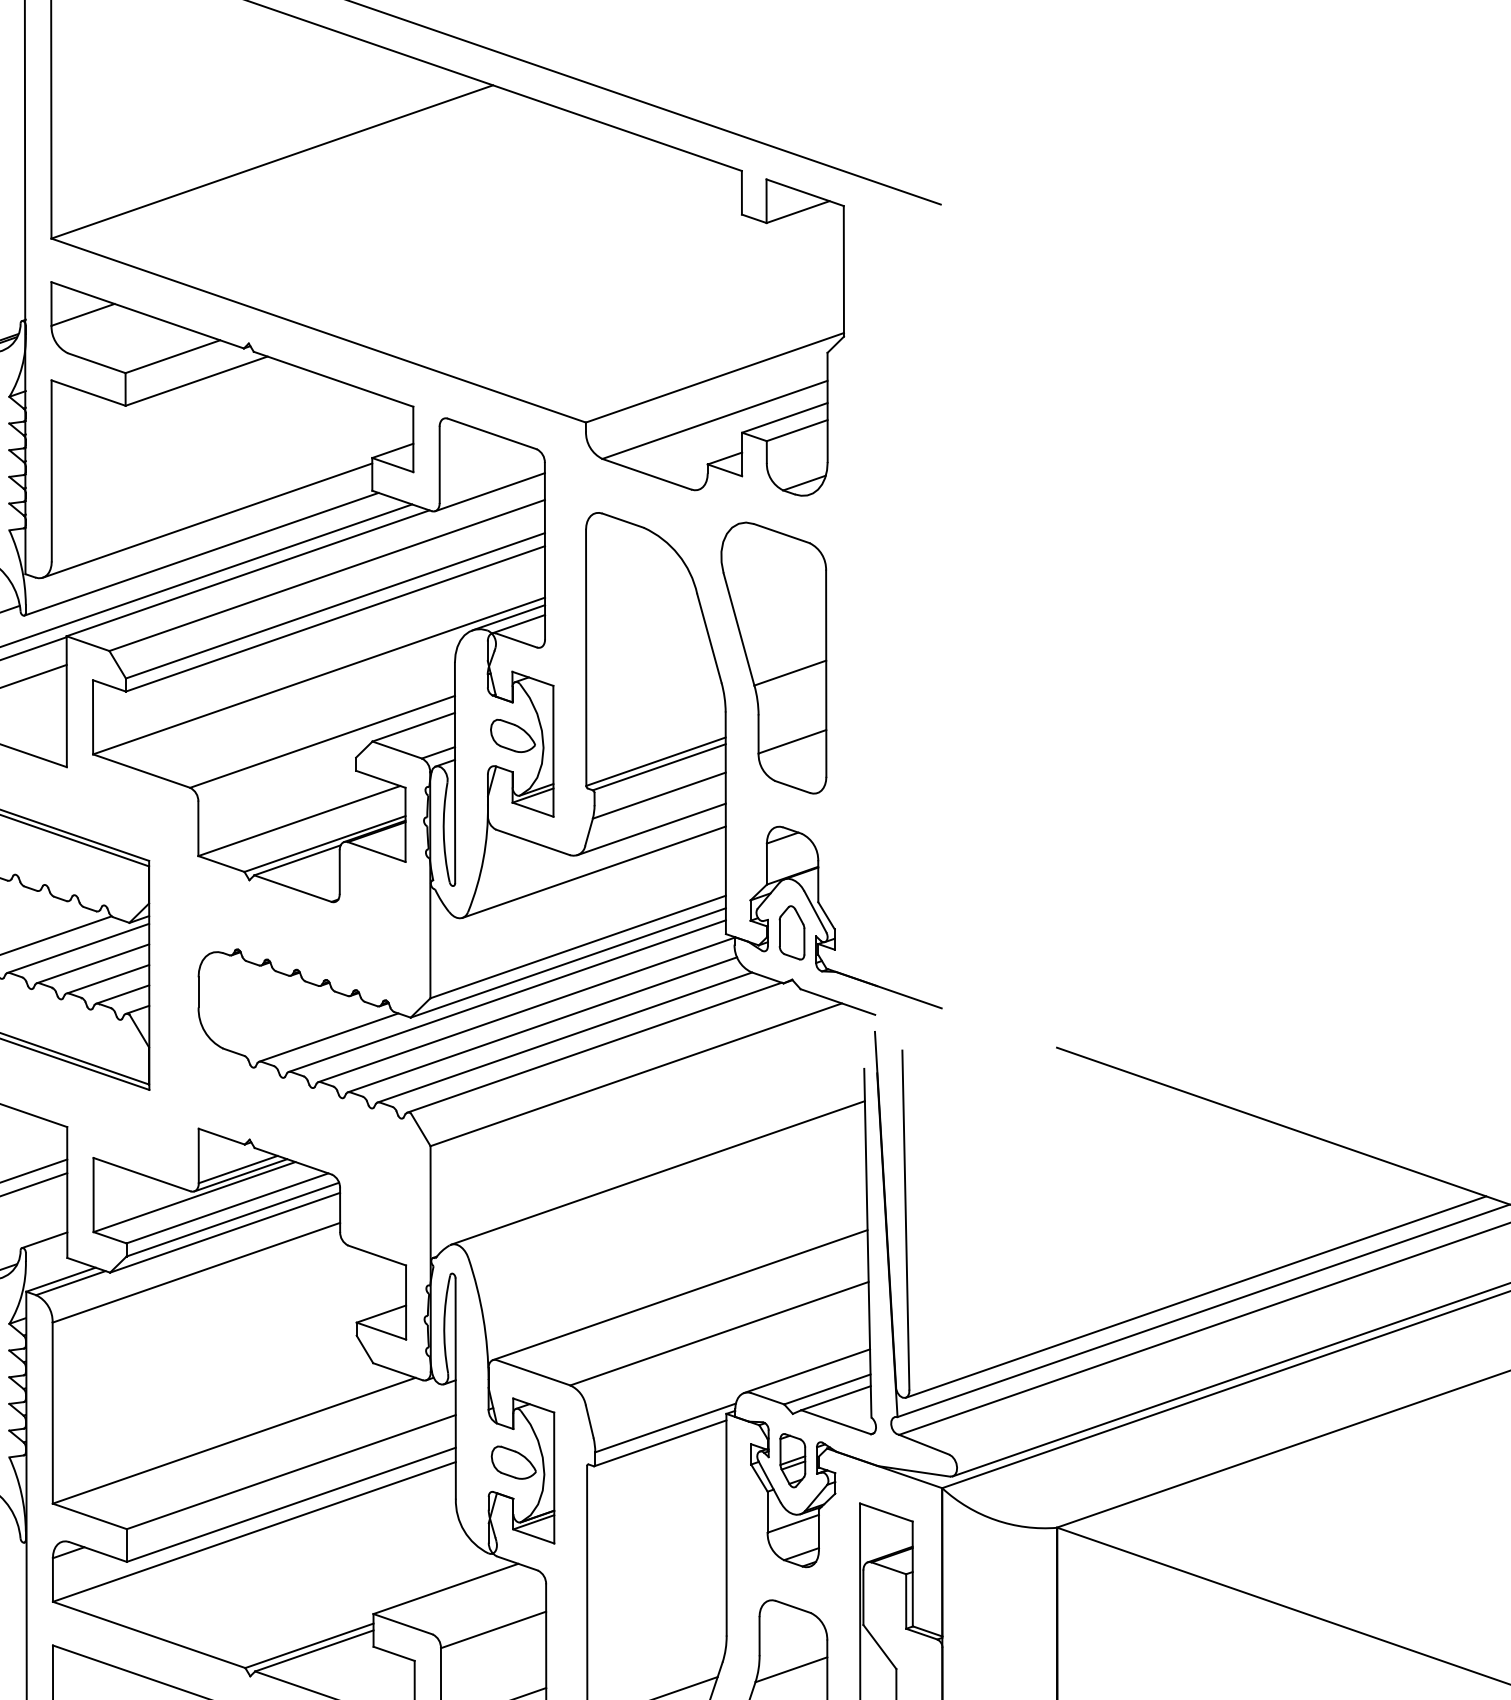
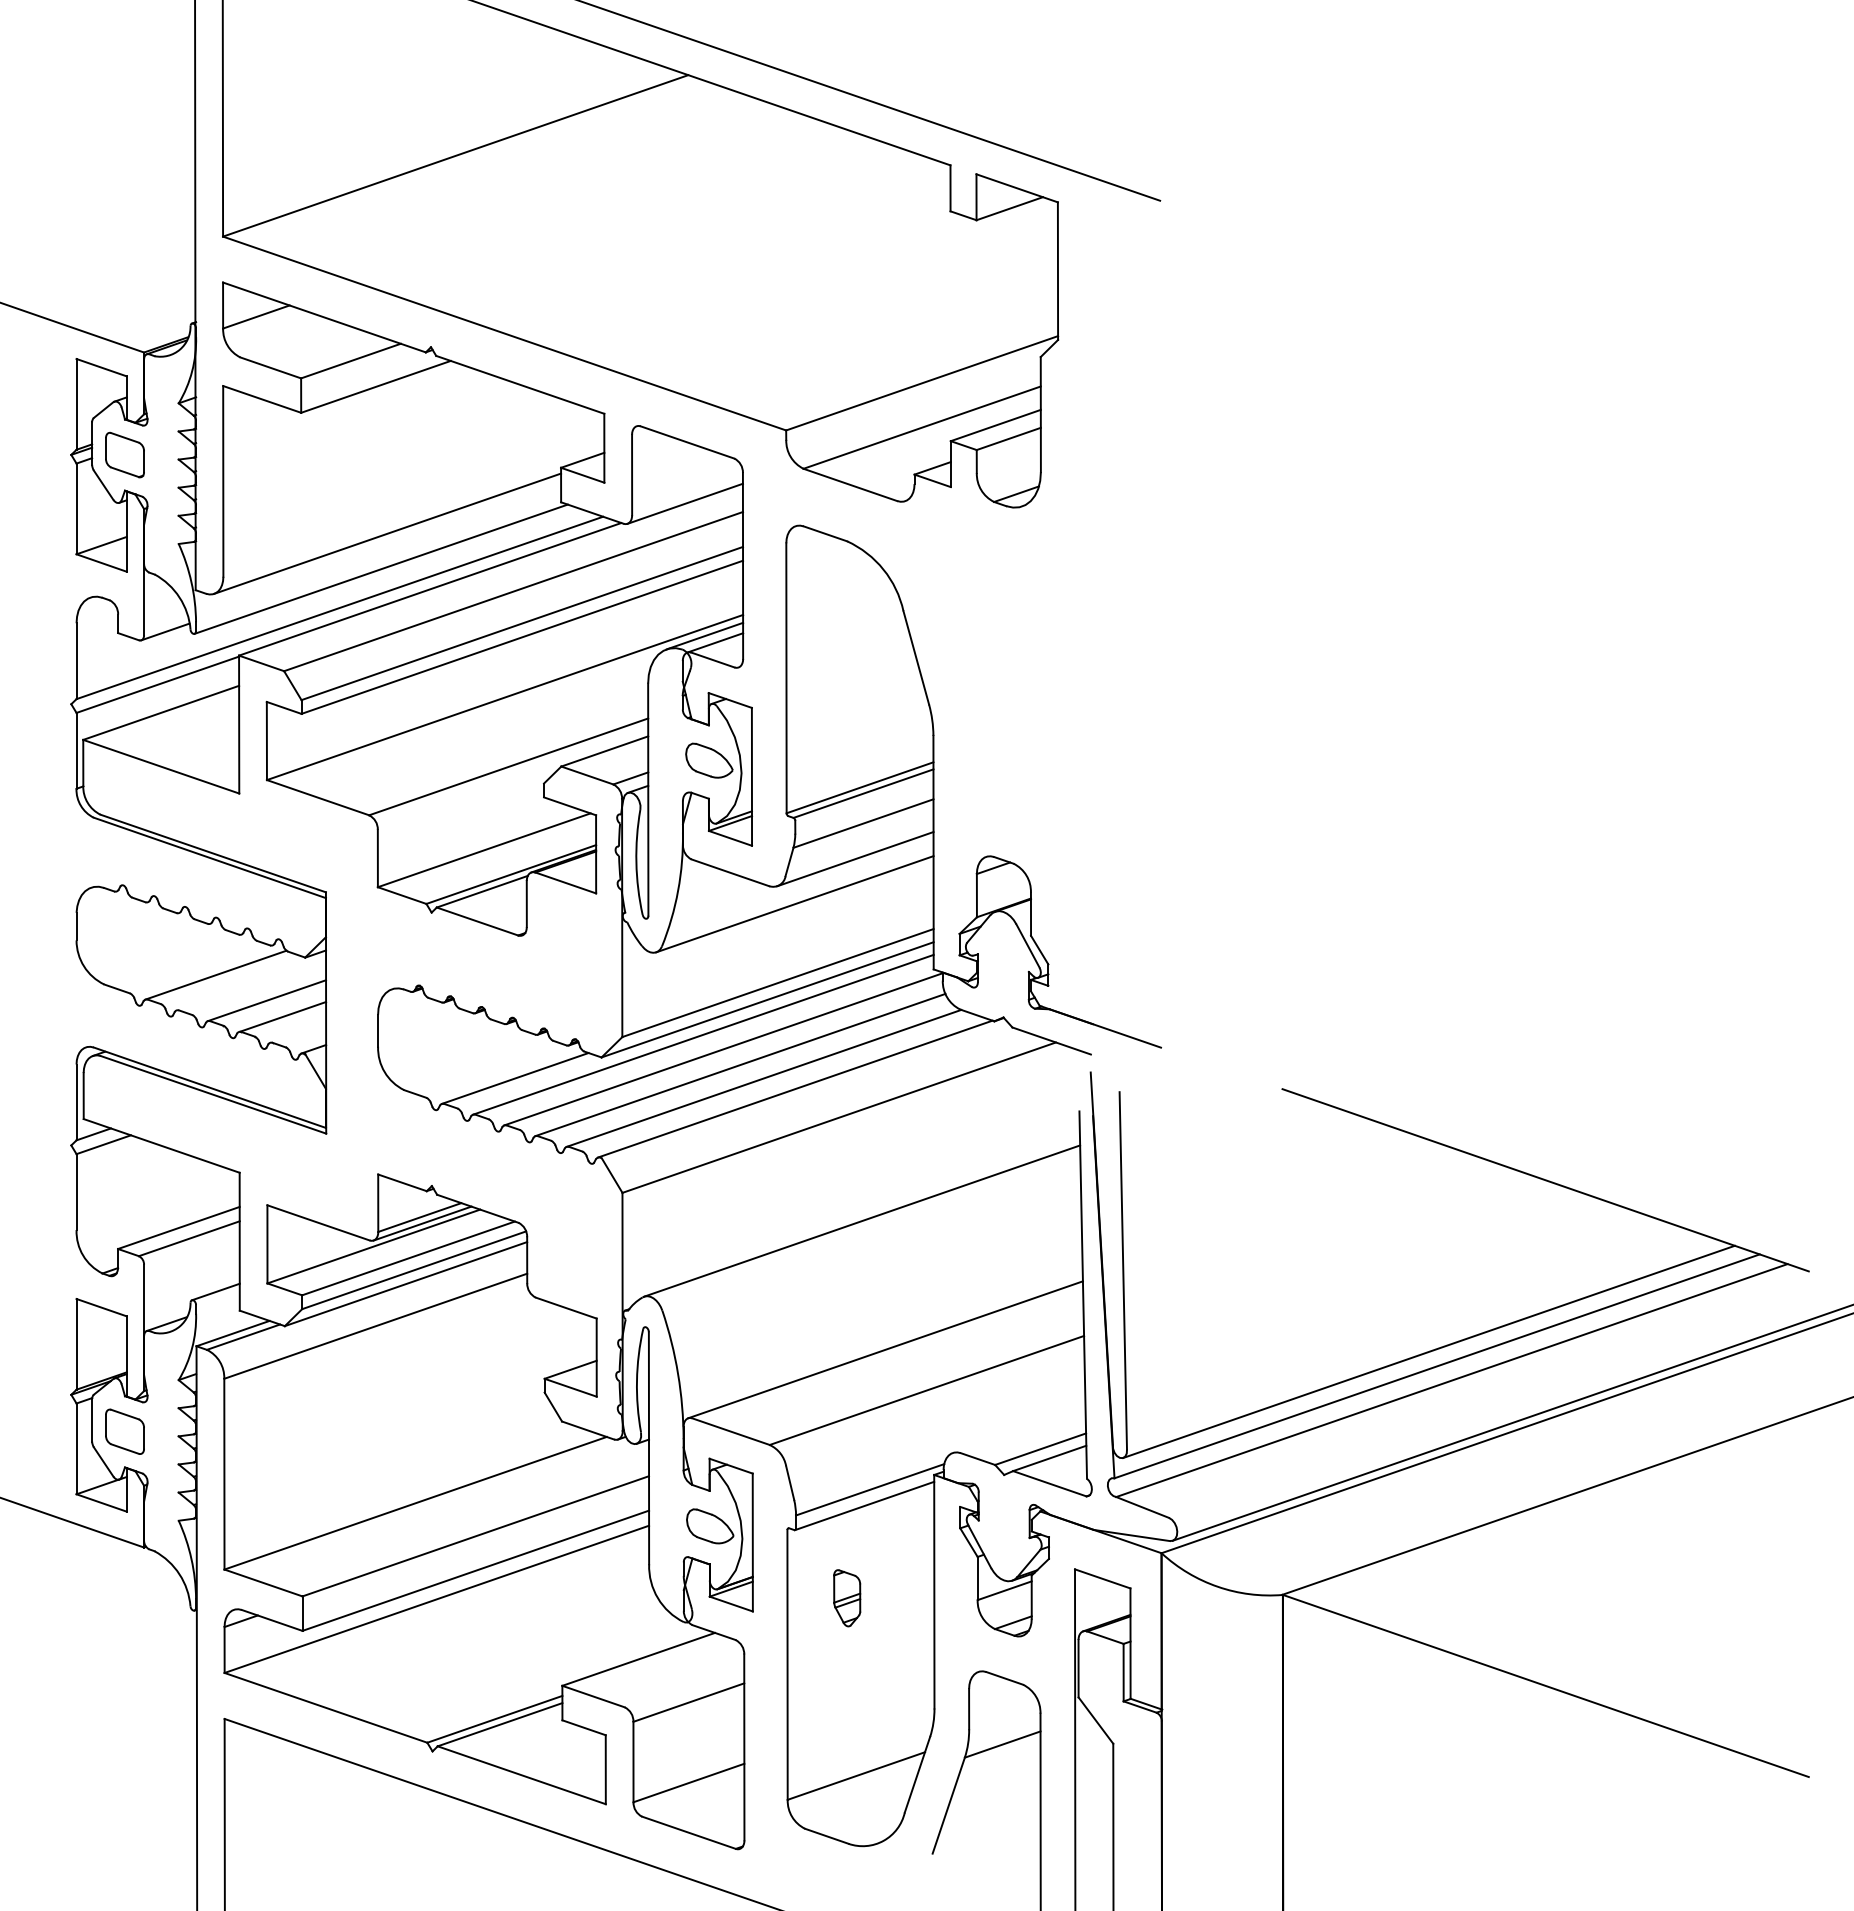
part: (774, 657) -> (984, 678), removed
part: (792, 933) -> (1003, 968), removed
line: (78, 948) -> (251, 984), removed
line: (123, 993) -> (298, 1032), removed
line: (806, 1370) -> (1018, 1429), removed
part: (793, 1460) -> (847, 1598), moved

